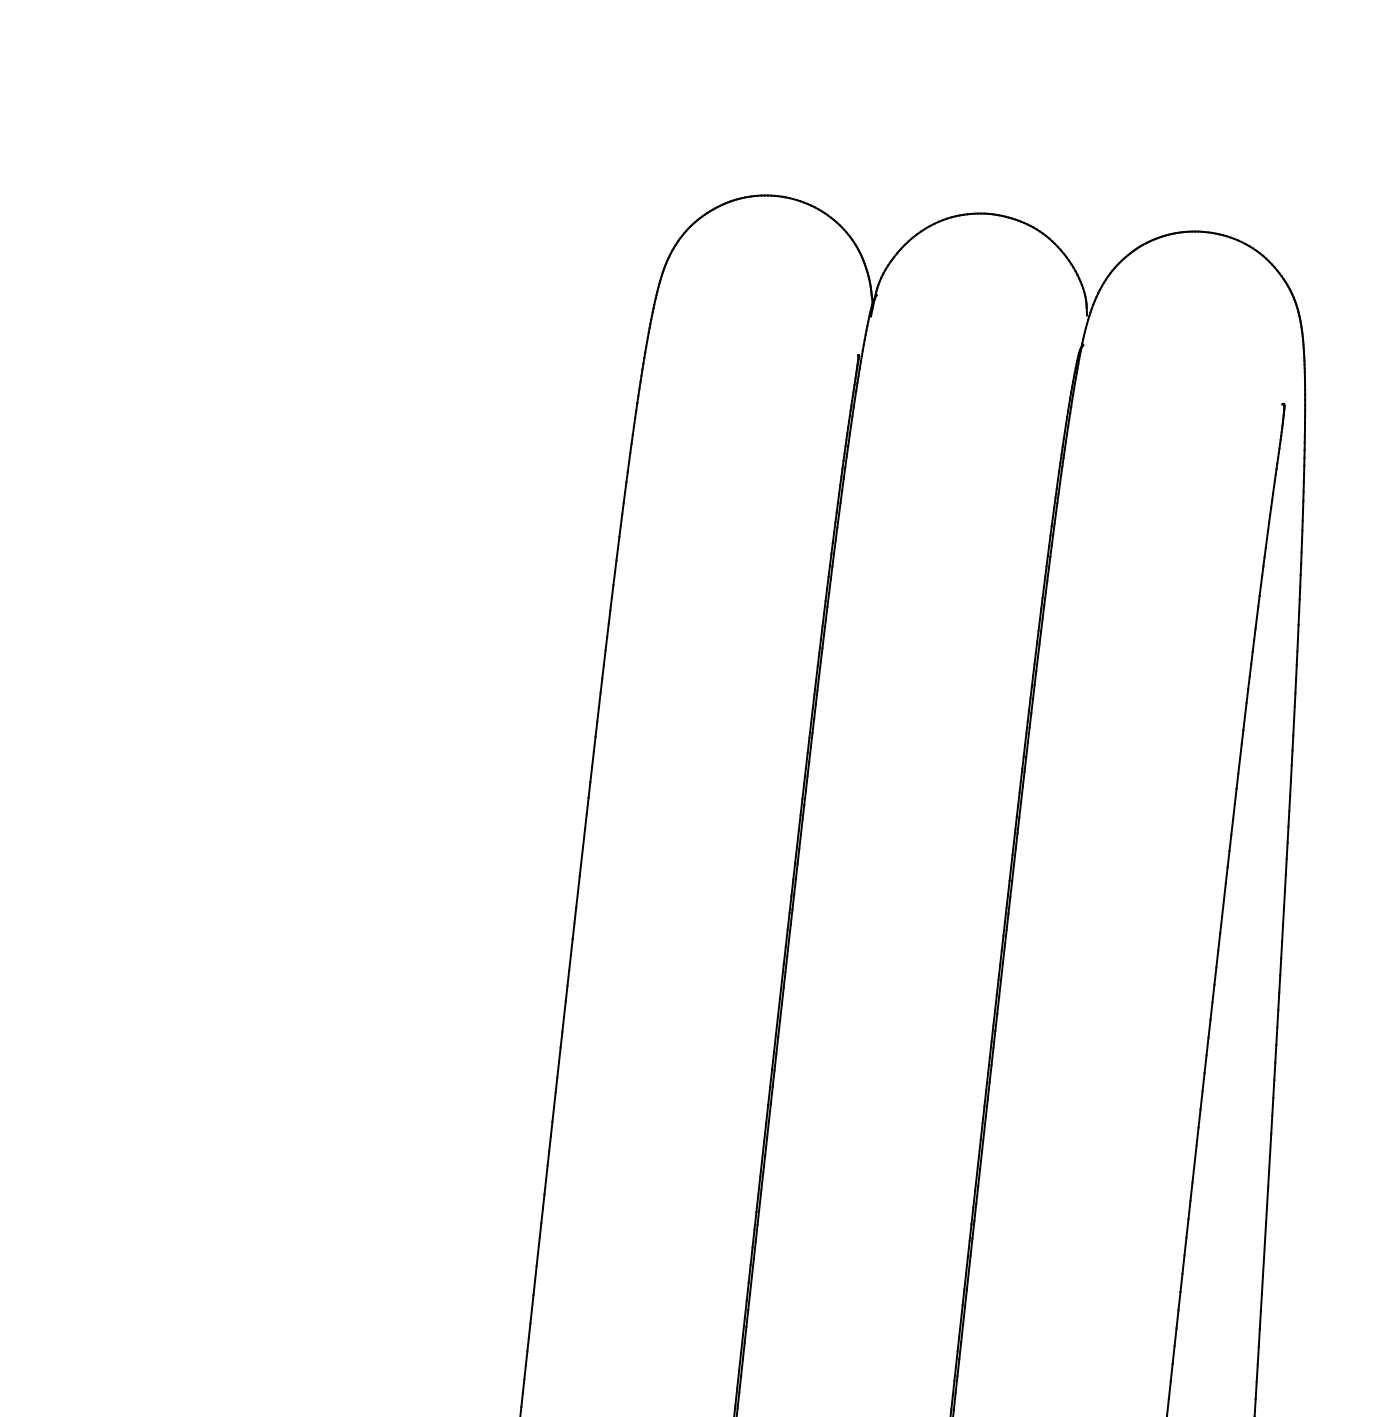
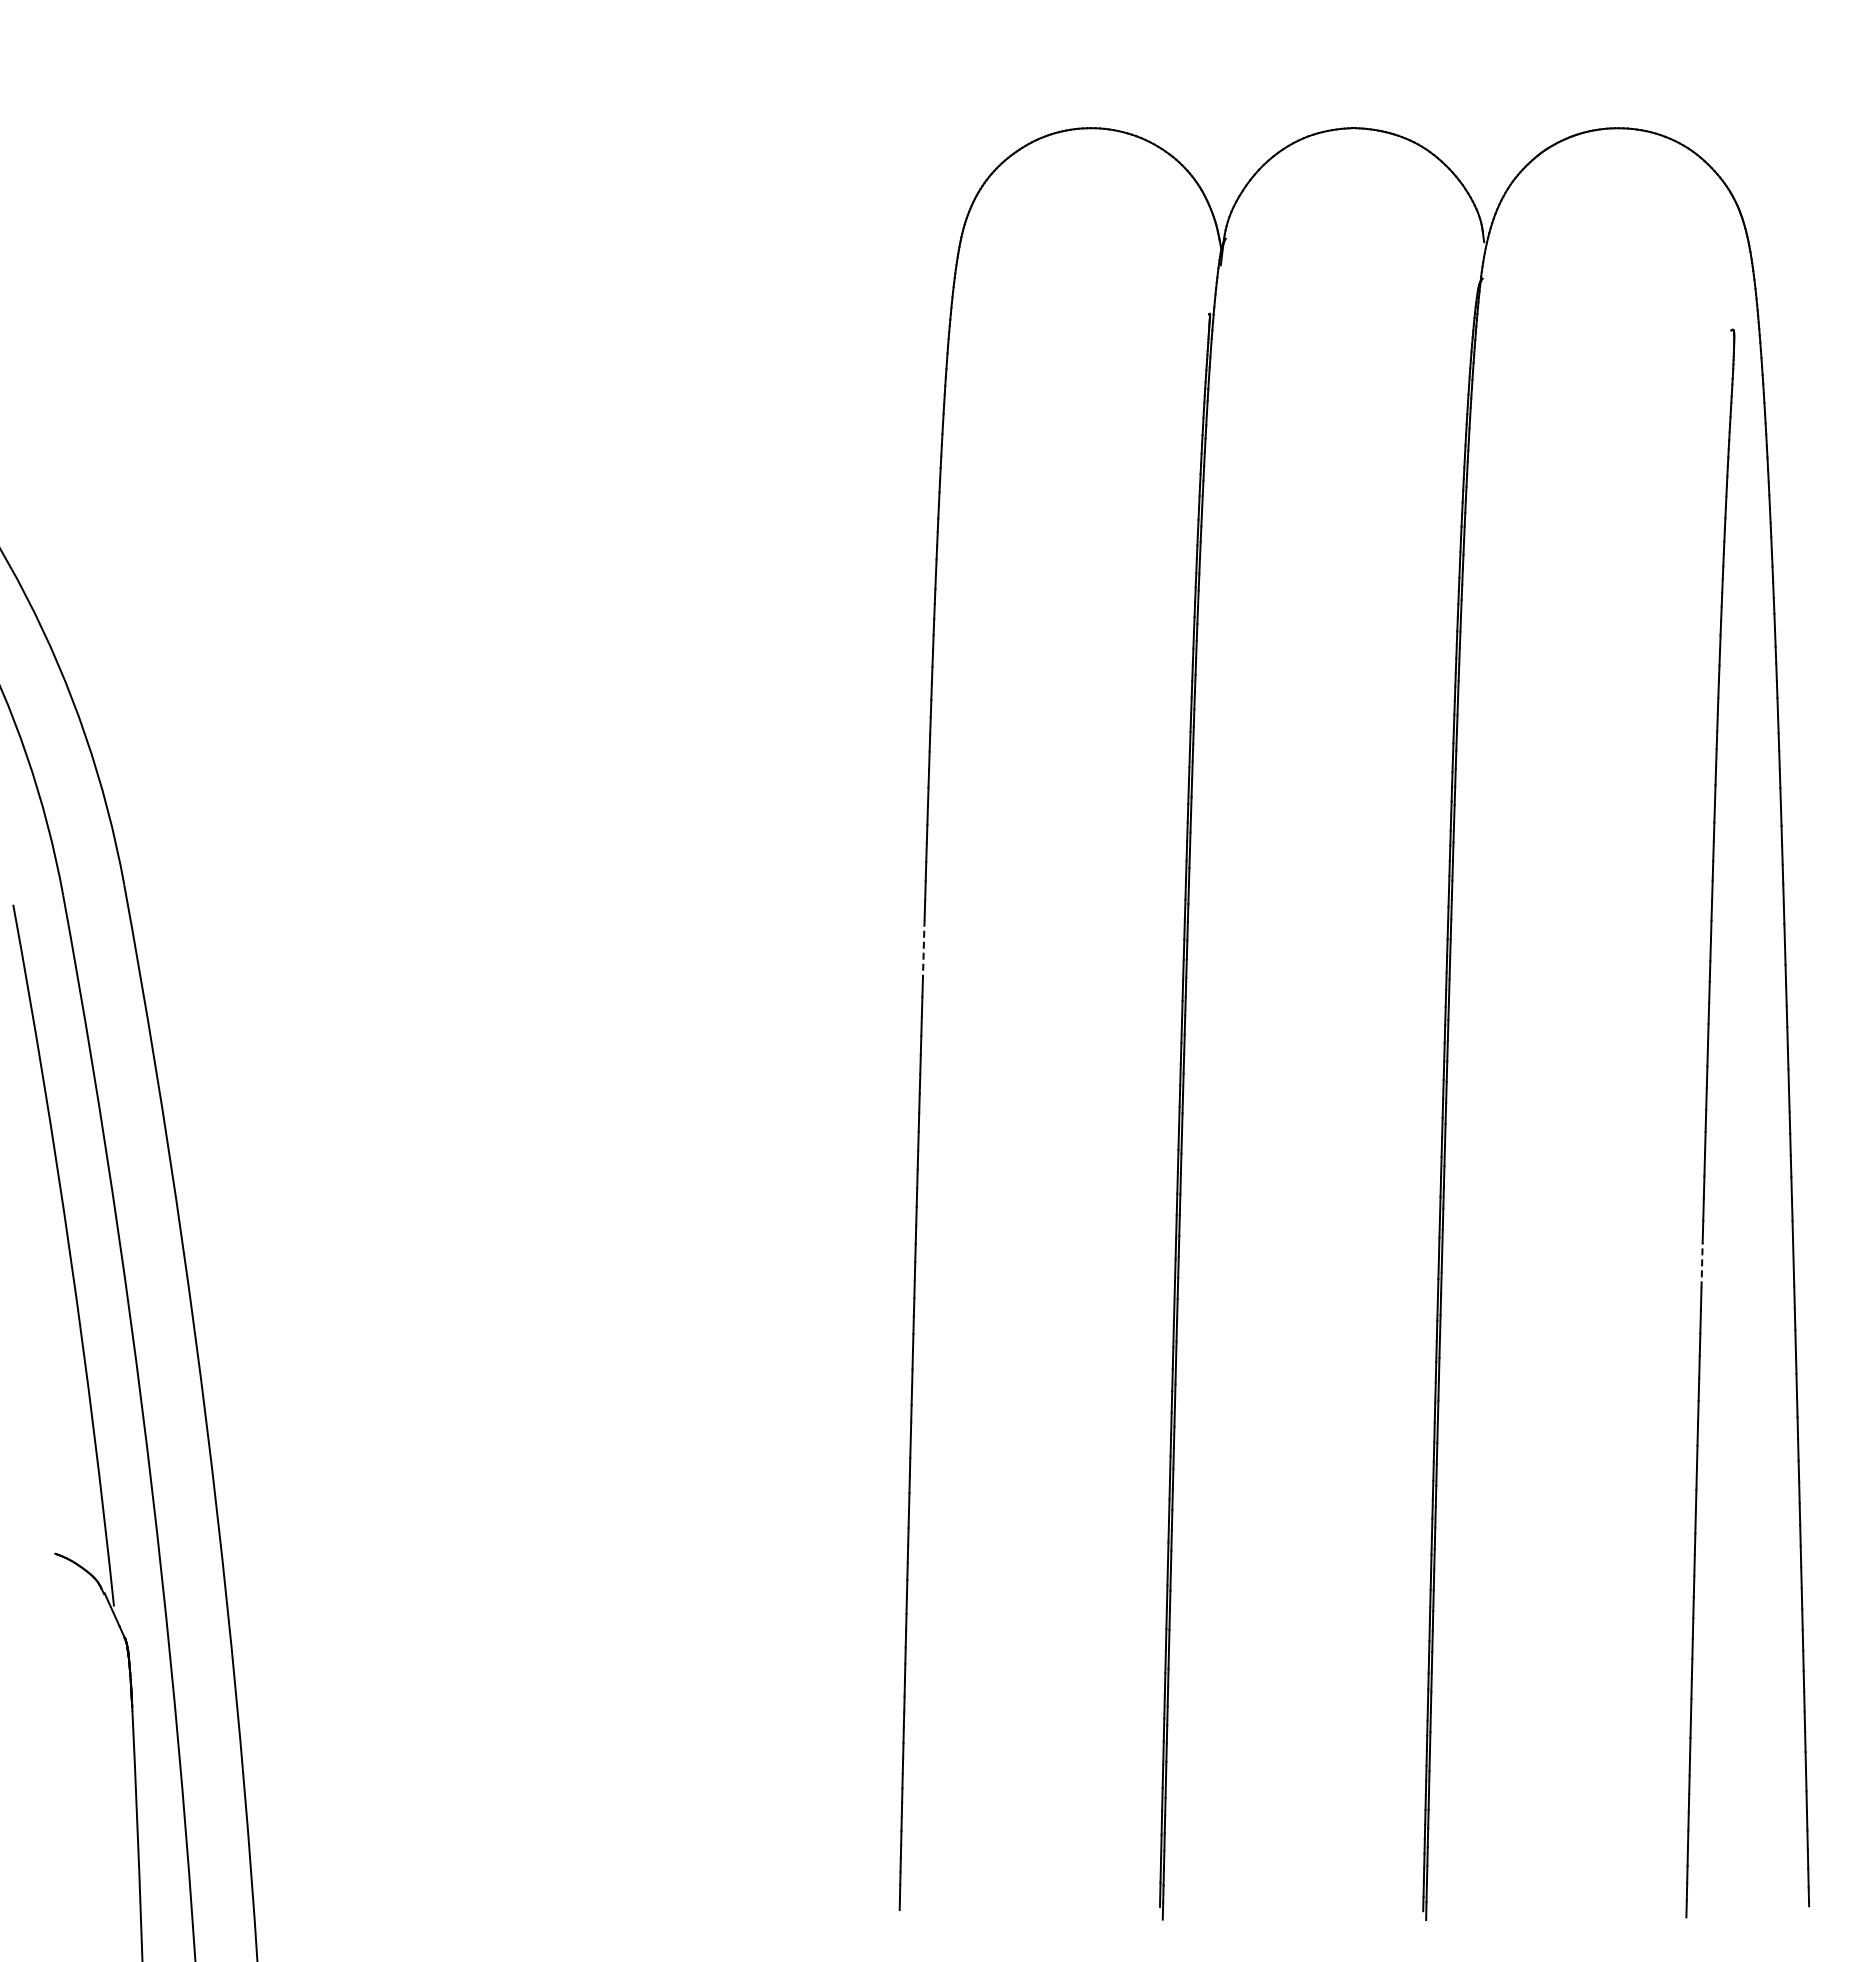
line: (582, 853) -> (923, 949), solid -> dashed
line: (1194, 1163) -> (1702, 1265), solid -> dashed

